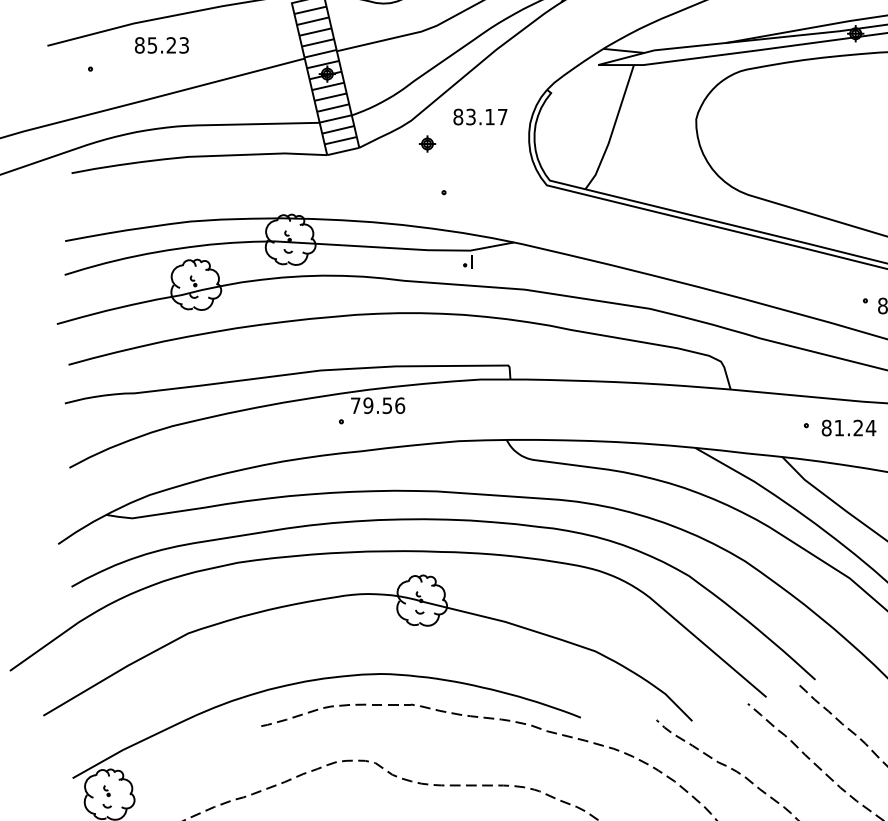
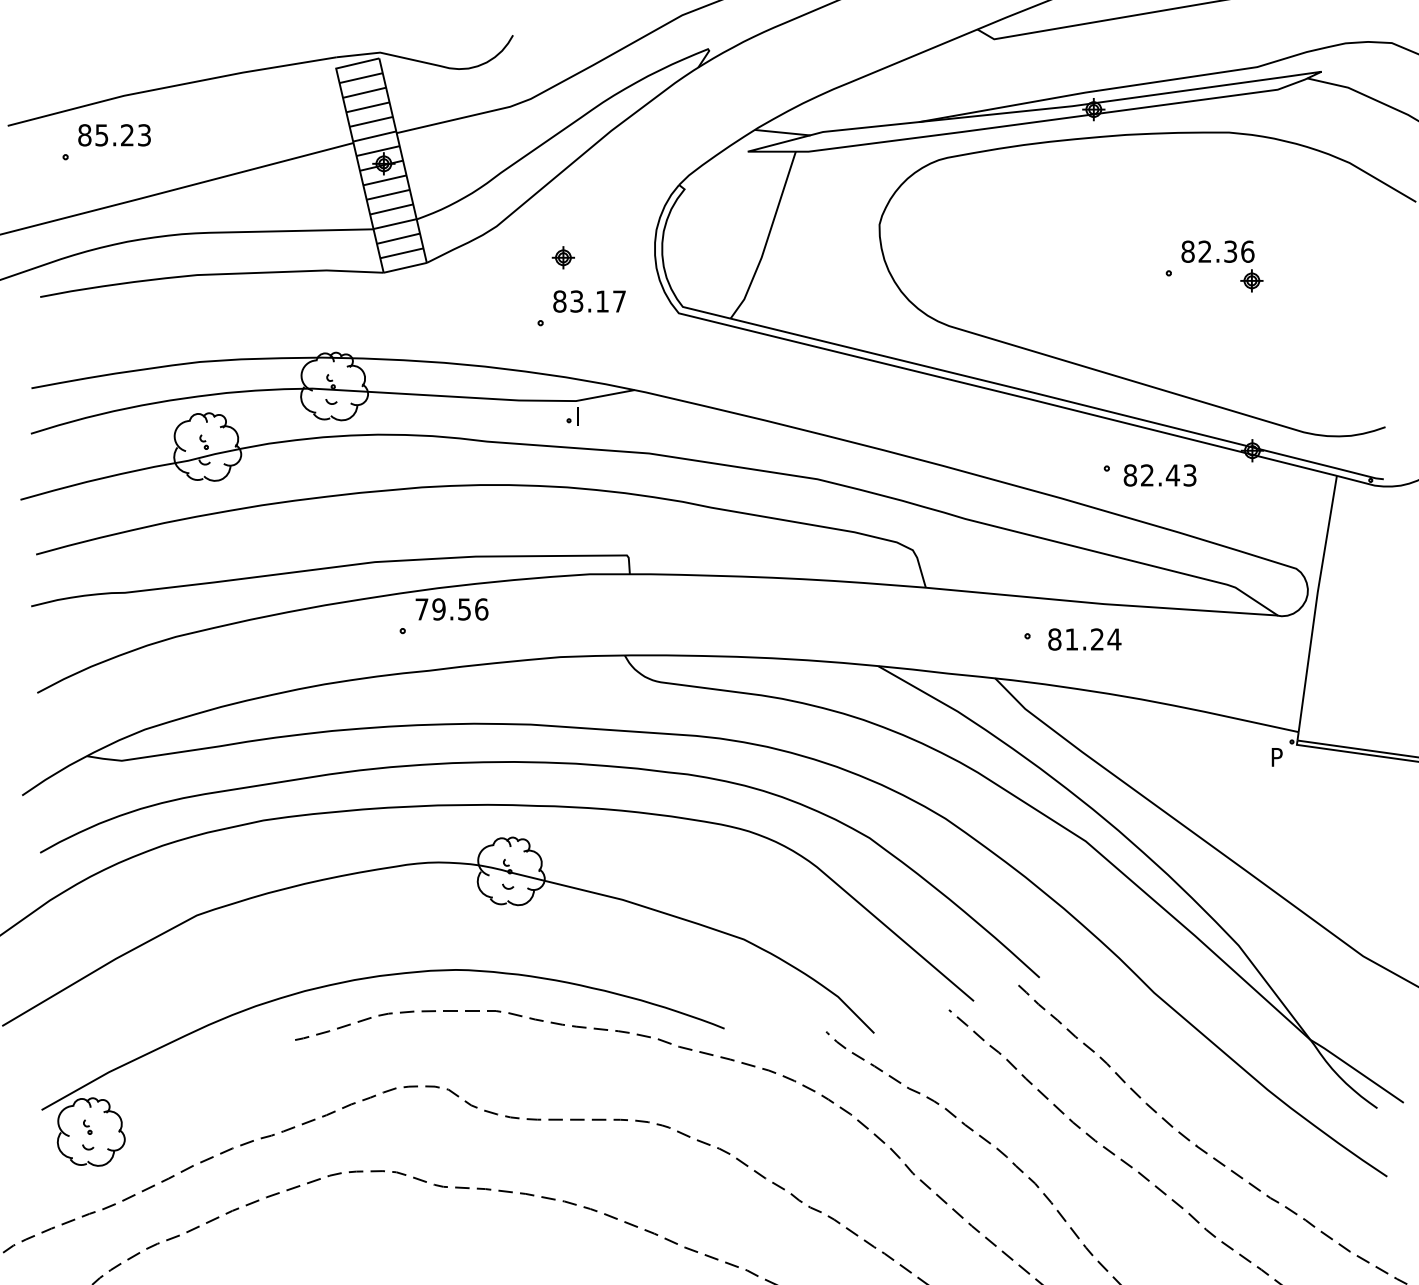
text: (161, 45) -> (114, 135), moved
text: (480, 117) -> (589, 301), moved
part: (426, 143) -> (562, 257), moved

